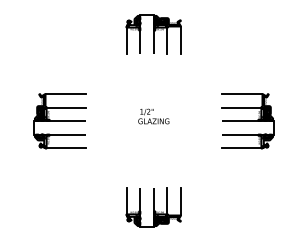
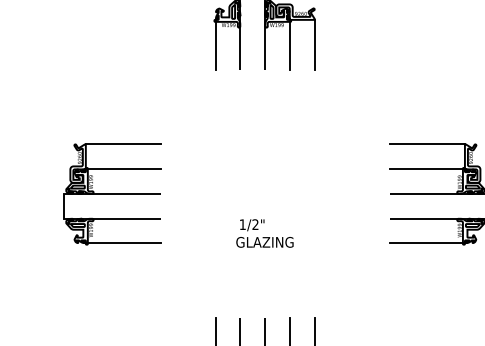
text: (153, 116) -> (264, 233), moved
part: (59, 121) -> (111, 194), moved

